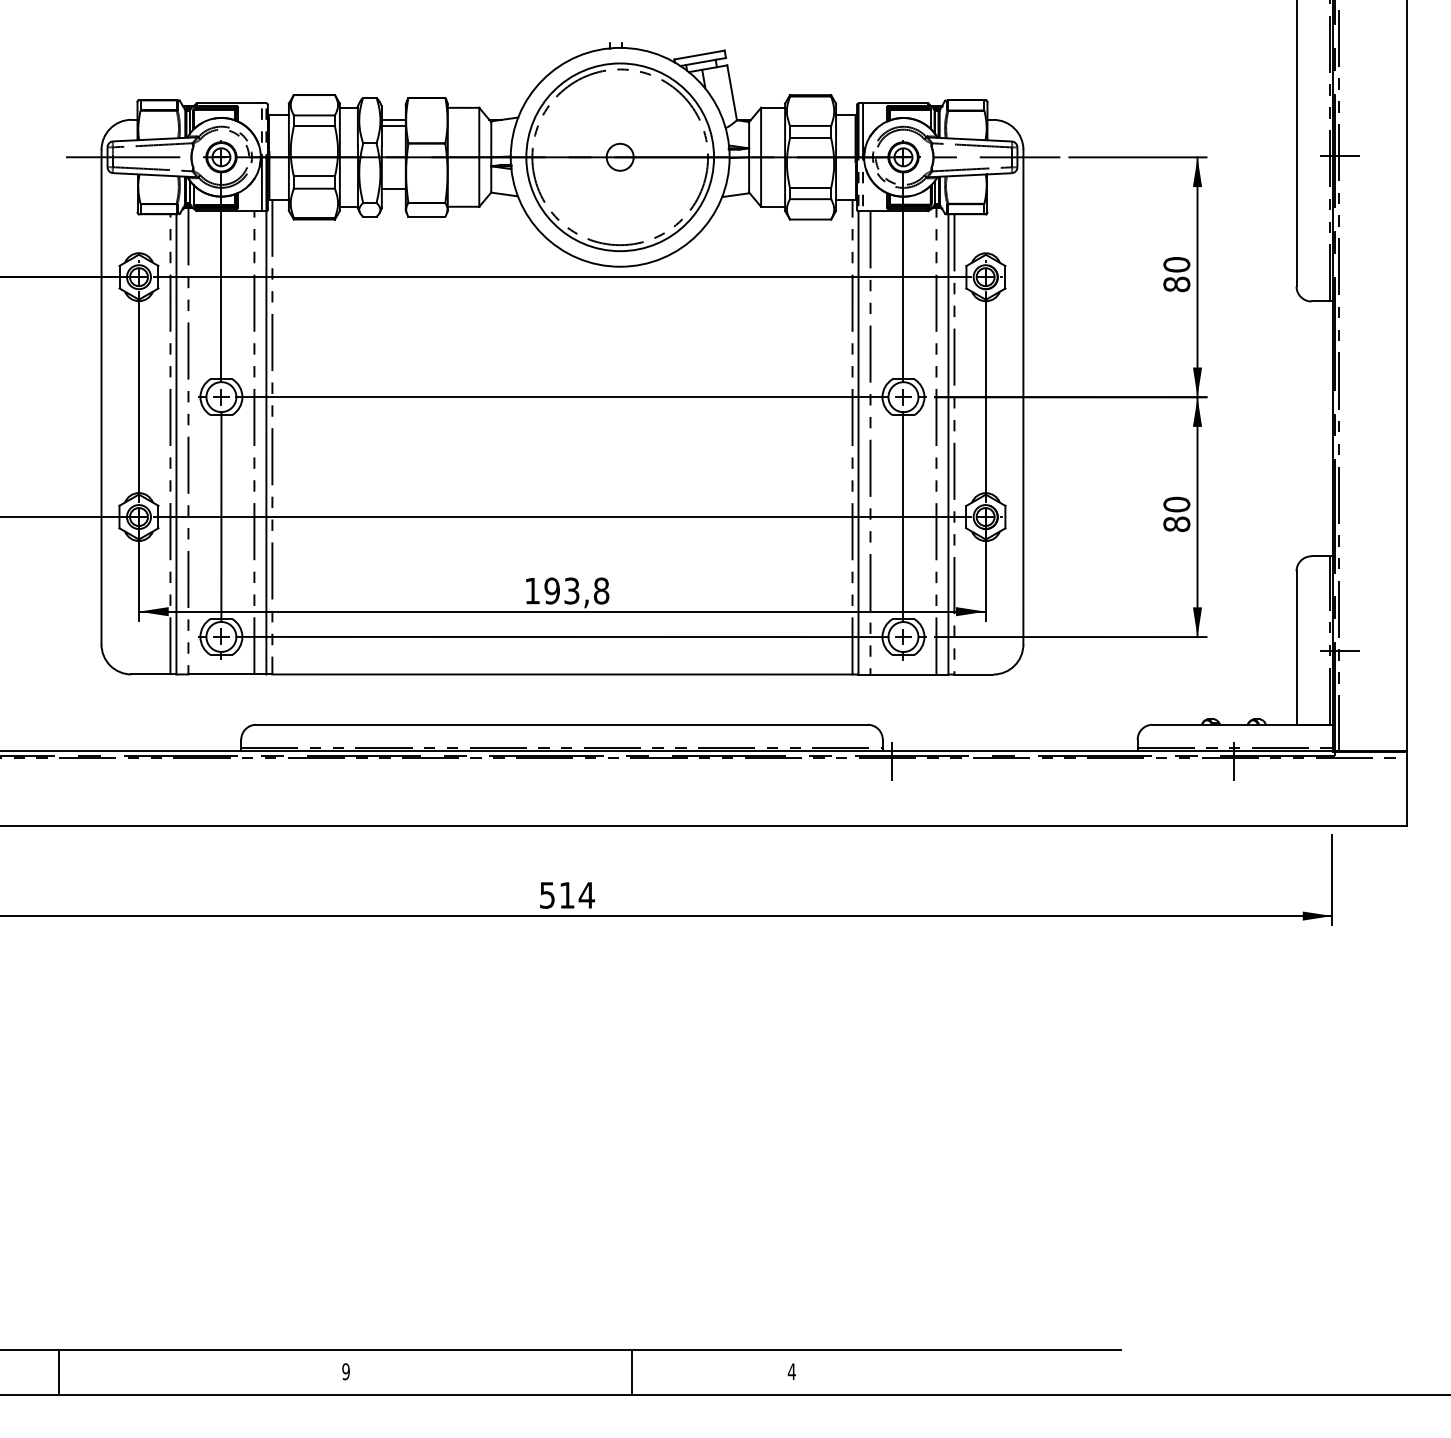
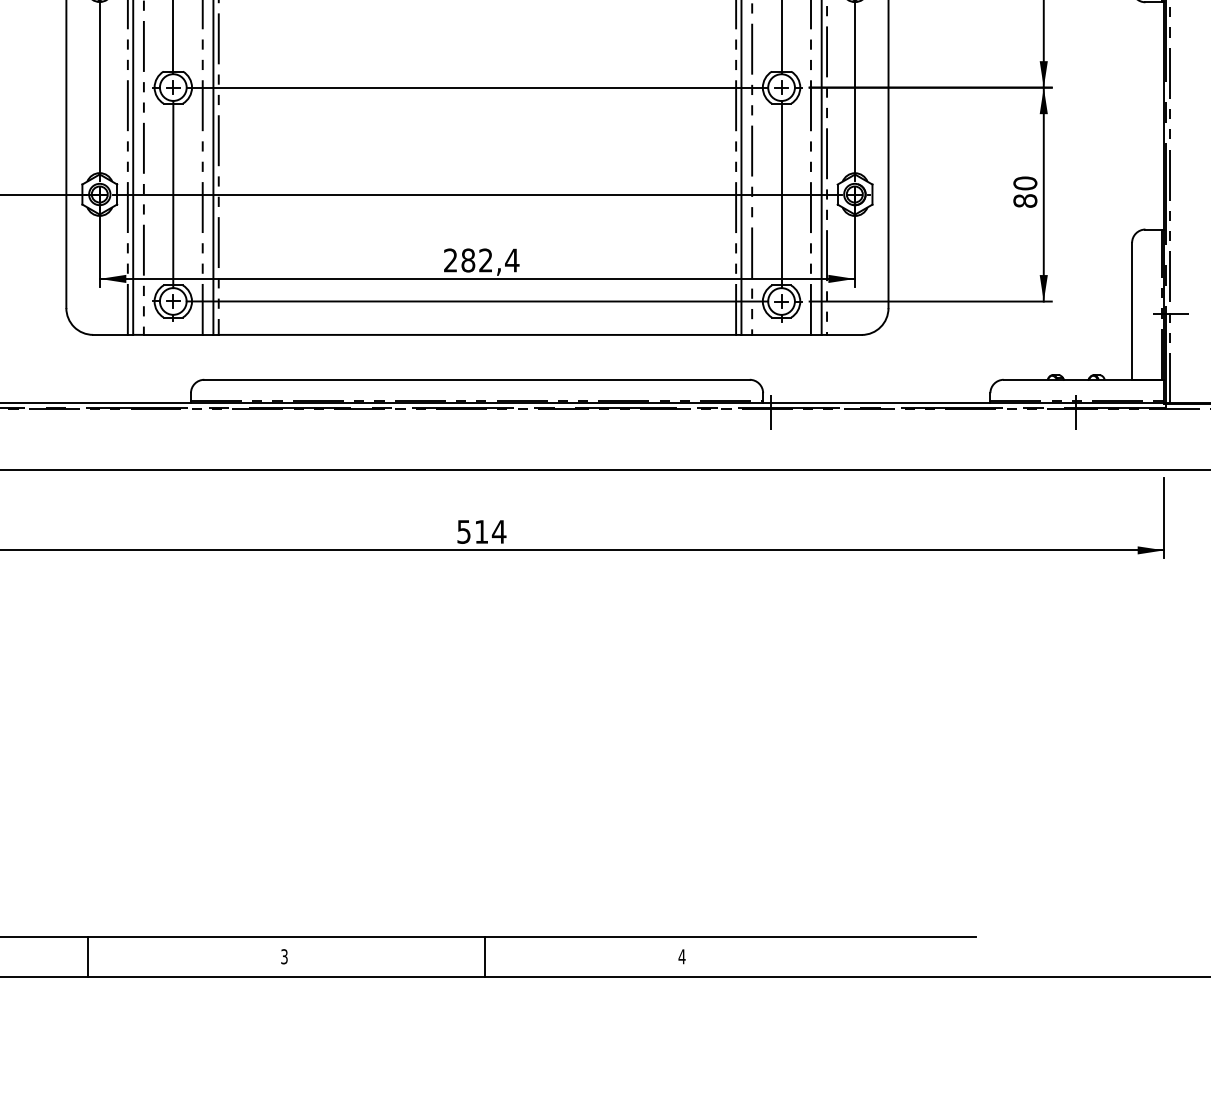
text: (567, 590) -> (481, 260), 193,8 -> 282,4
line: (59, 1371) -> (87, 956), moved
text: (345, 1371) -> (283, 956), 9 -> 3
line: (632, 1371) -> (485, 956), moved

